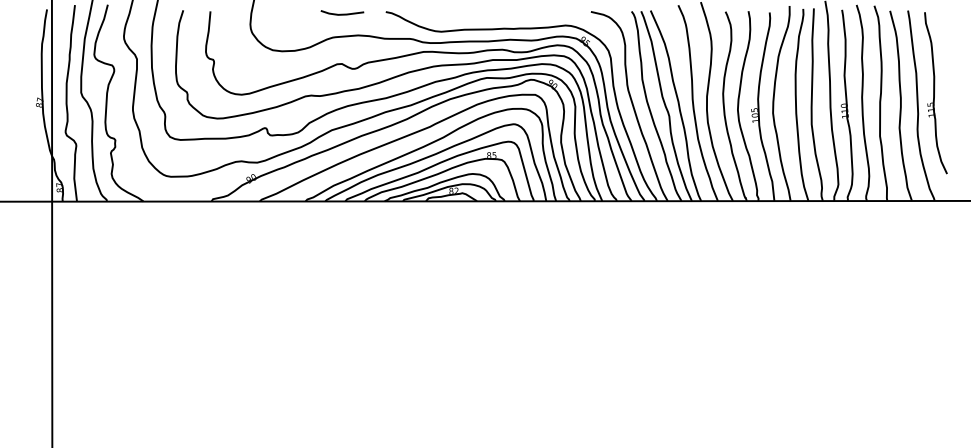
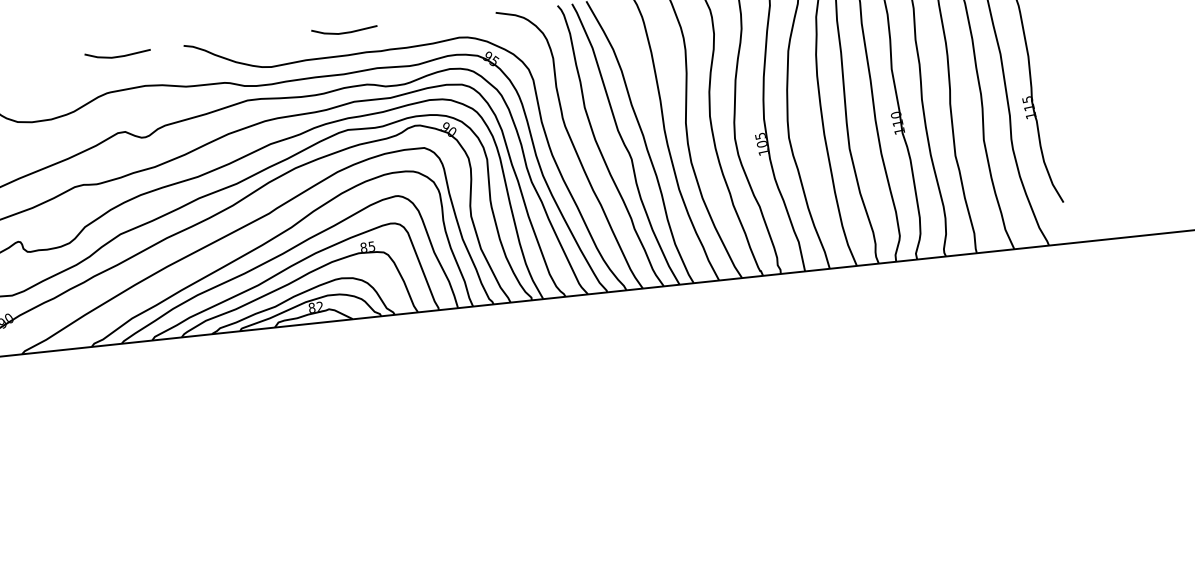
line: (491, 13) -> (344, 31), added

